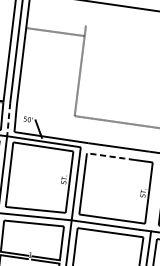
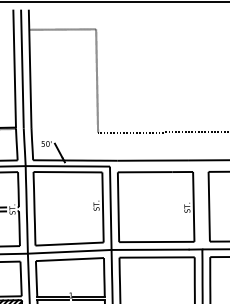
line: (55, 31) -> (62, 29), moved
line: (8, 120) -> (24, 148), dashed -> solid
line: (111, 156) -> (145, 172), dashed -> solid

